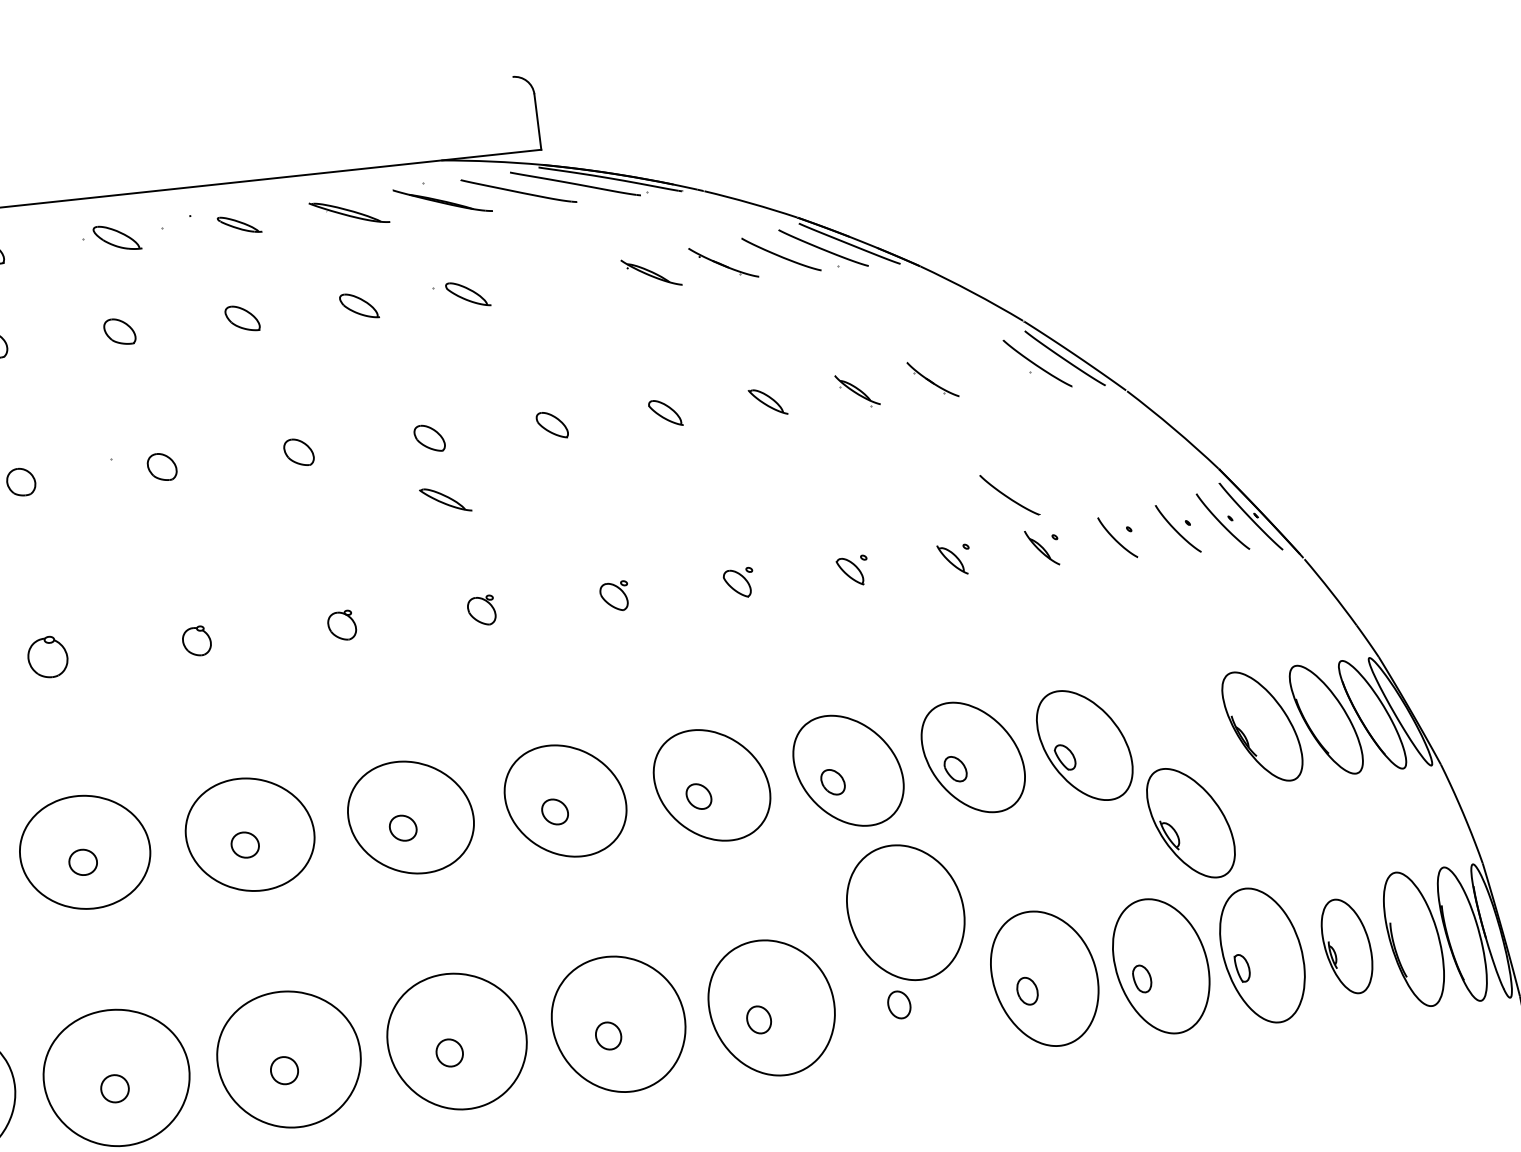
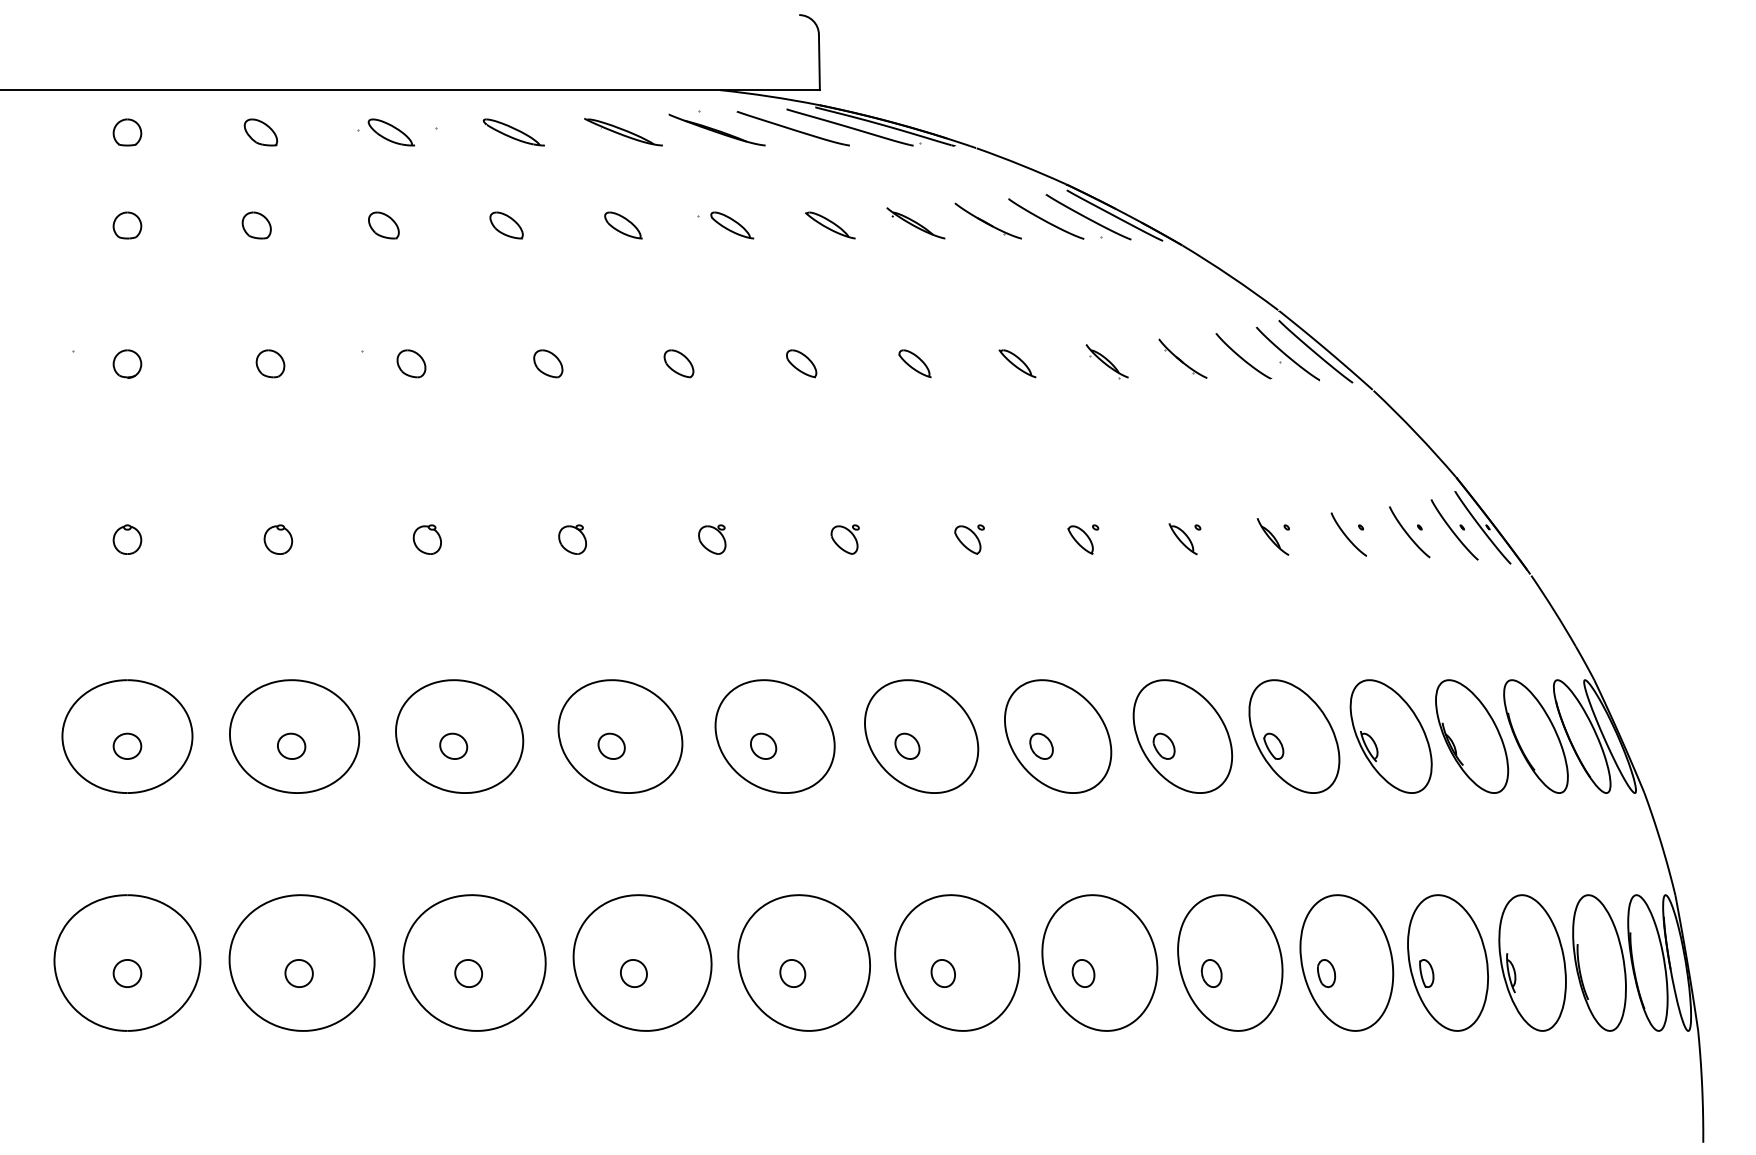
part: (239, 224) -> (513, 132), size x1.43
curve: (1008, 496) -> (1242, 357), moved
part: (445, 500) -> (830, 225), moved
part: (47, 656) -> (278, 539), size x0.71
part: (1190, 823) -> (1390, 736), moved
part: (905, 912) -> (1099, 962), moved
part: (1347, 945) -> (1532, 962), size x1.43

